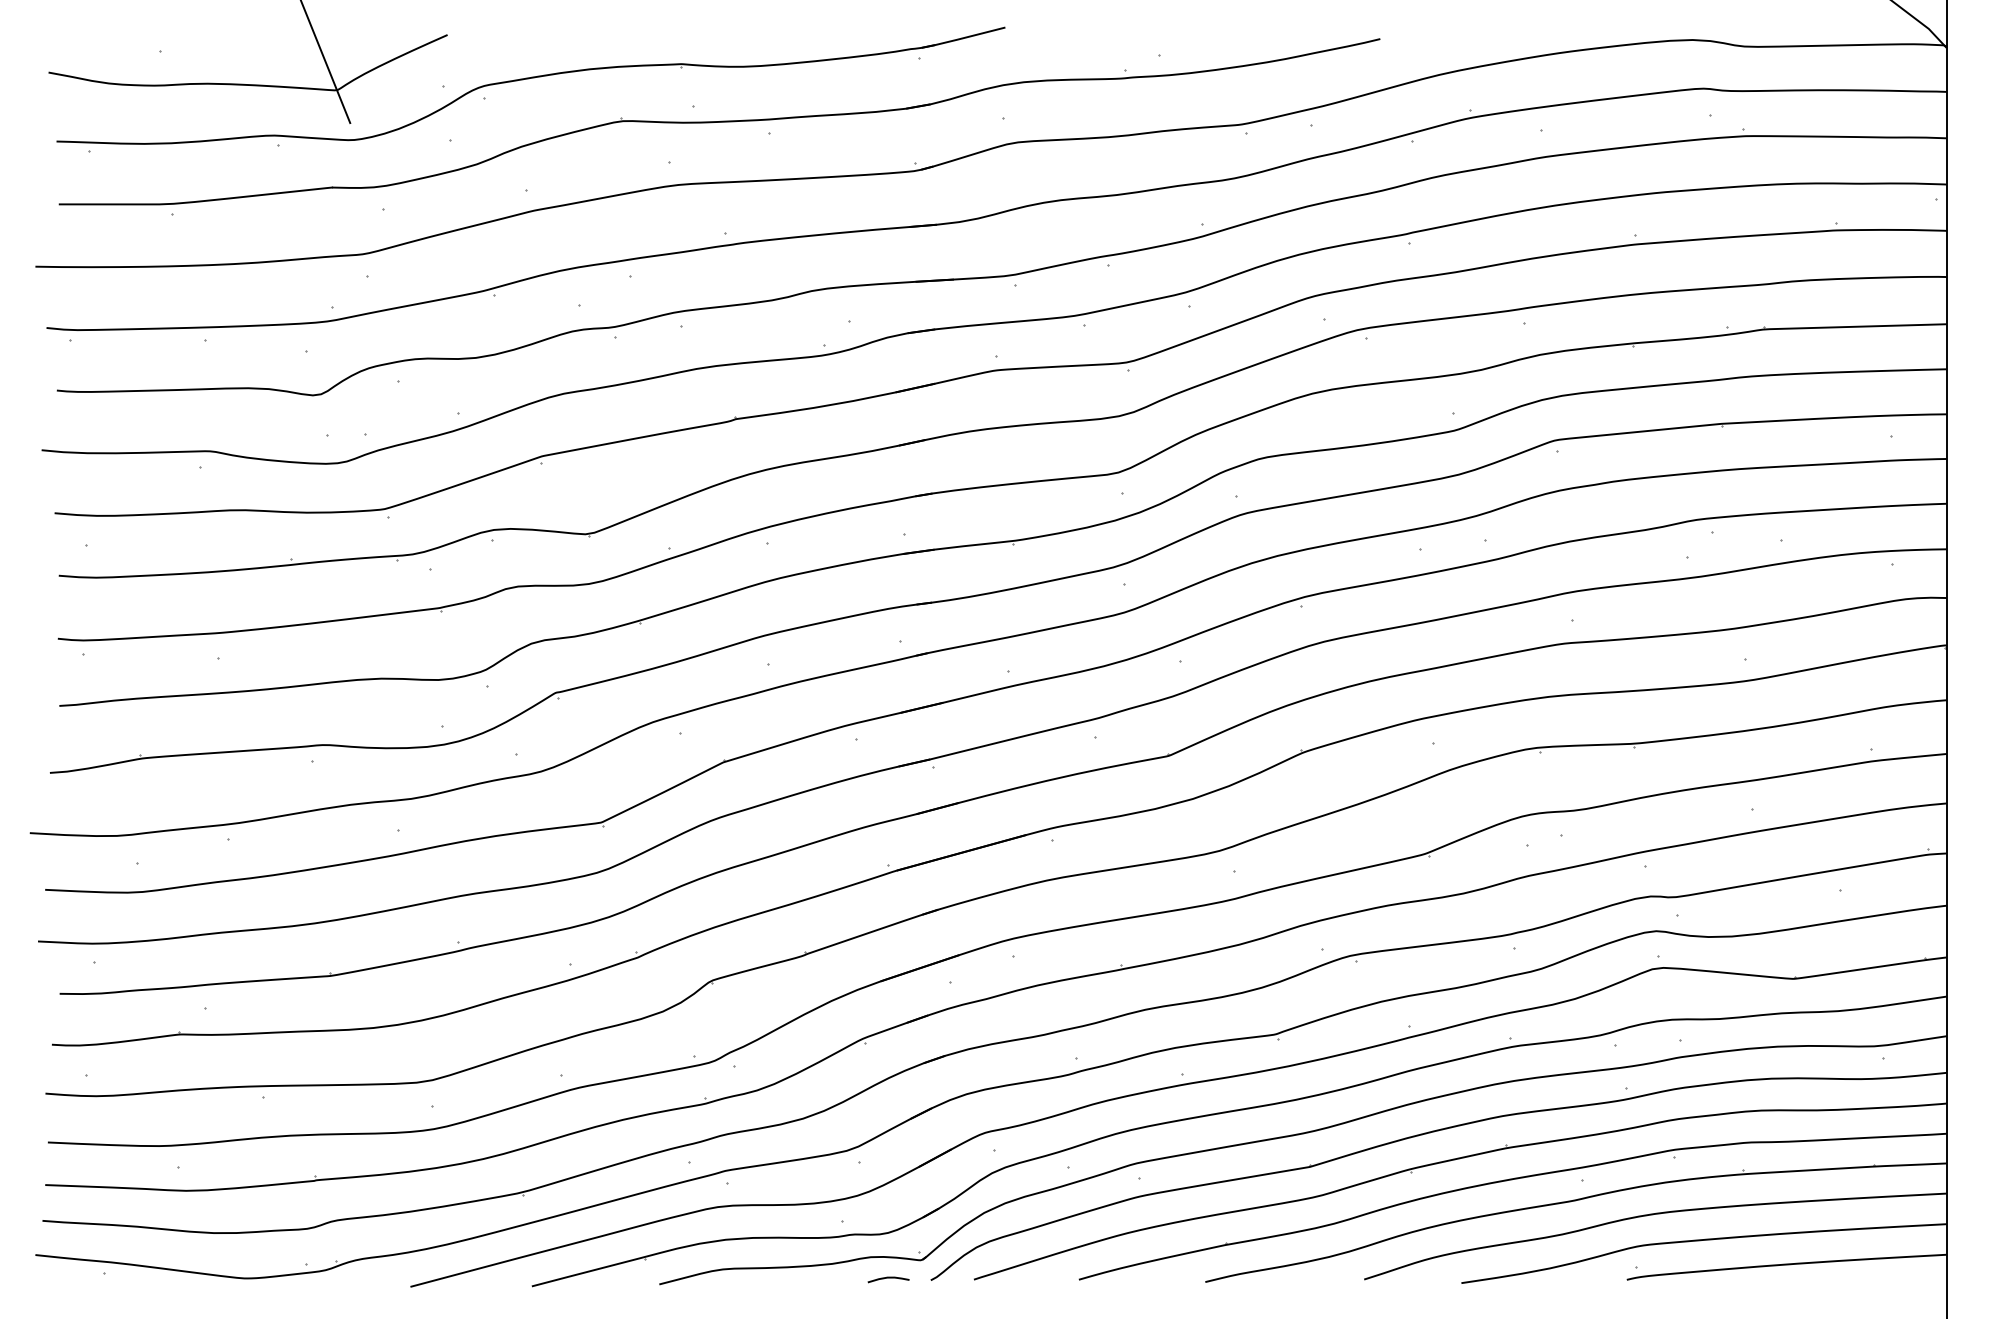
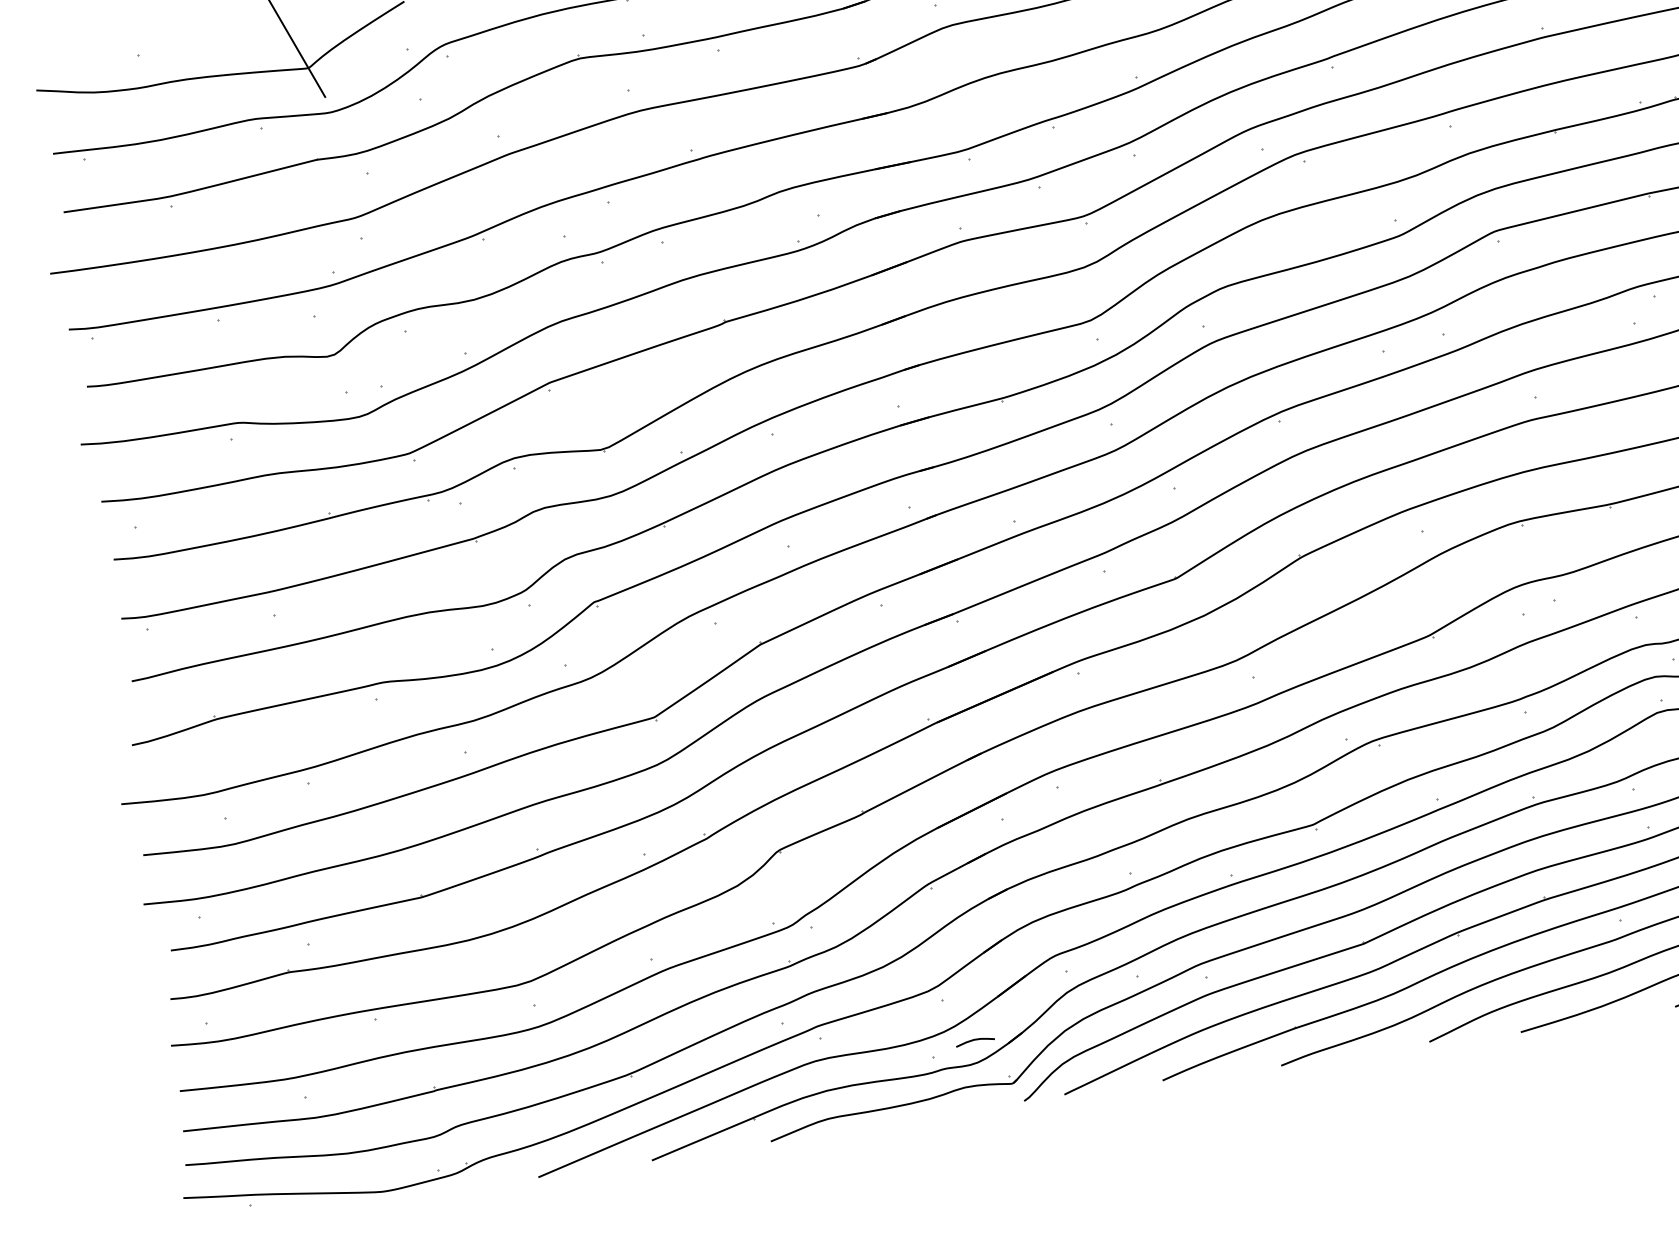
curve: (888, 1278) -> (975, 1040), moved

